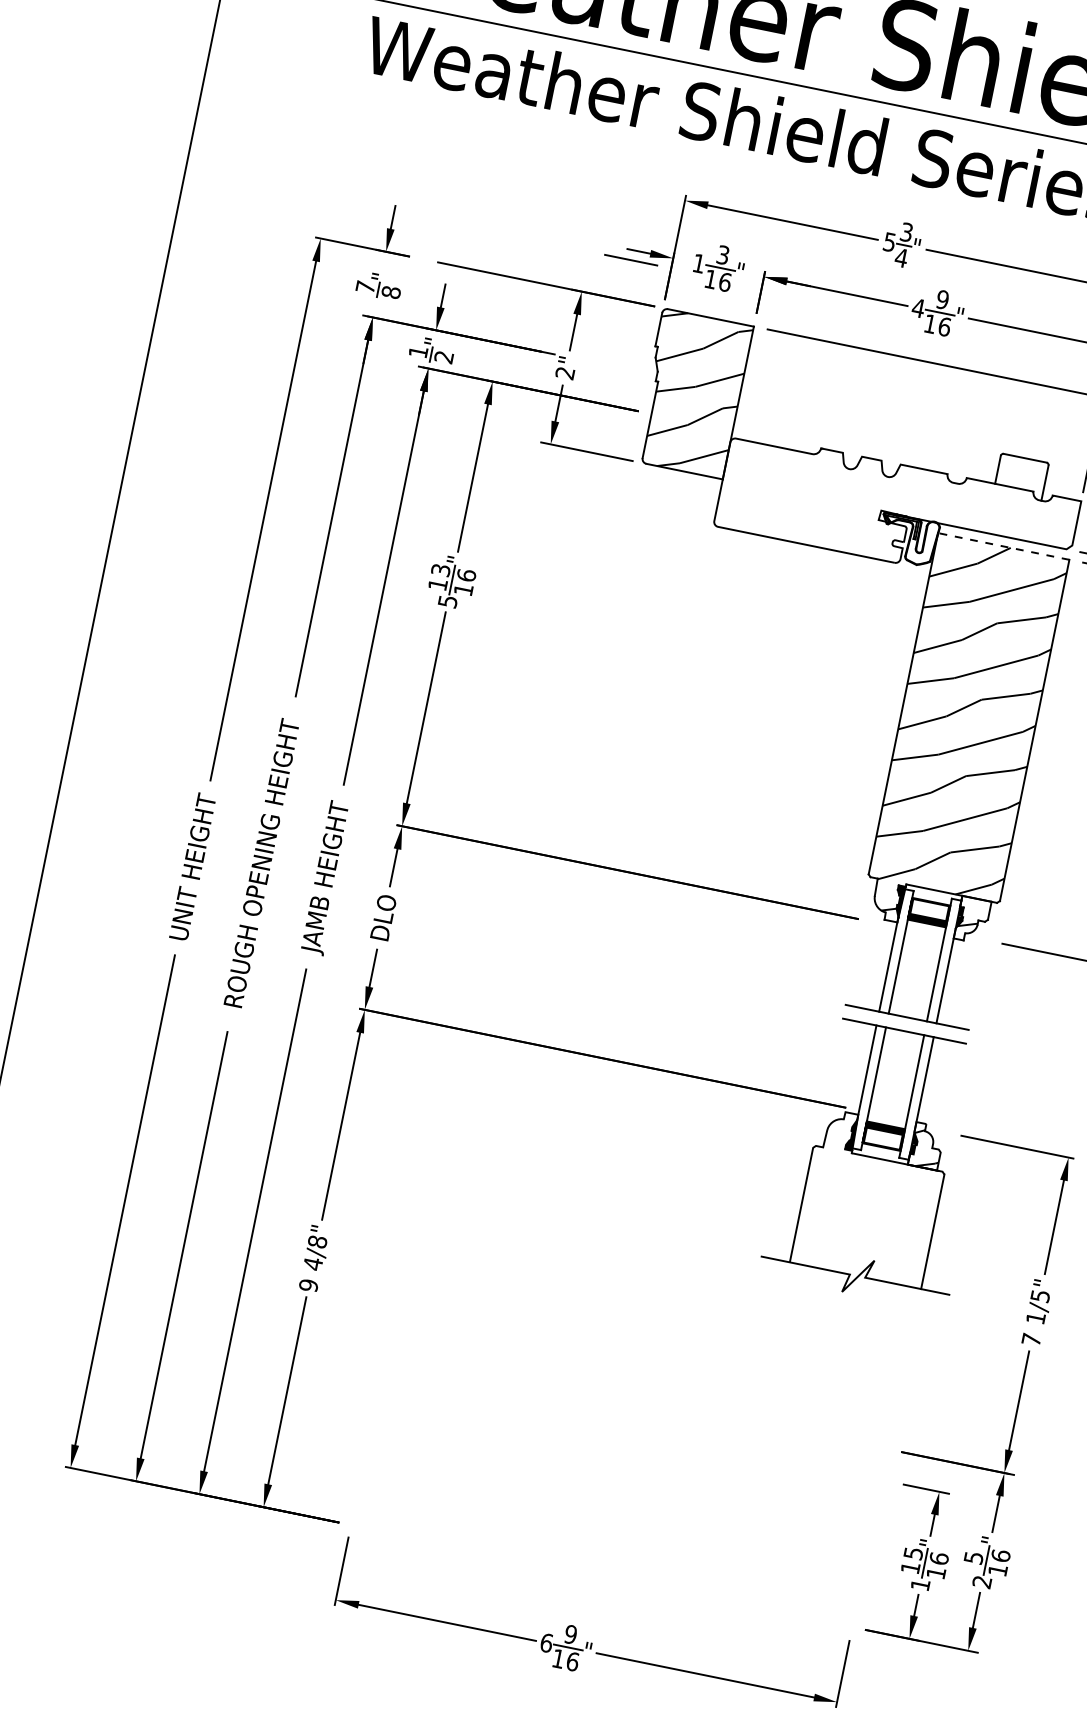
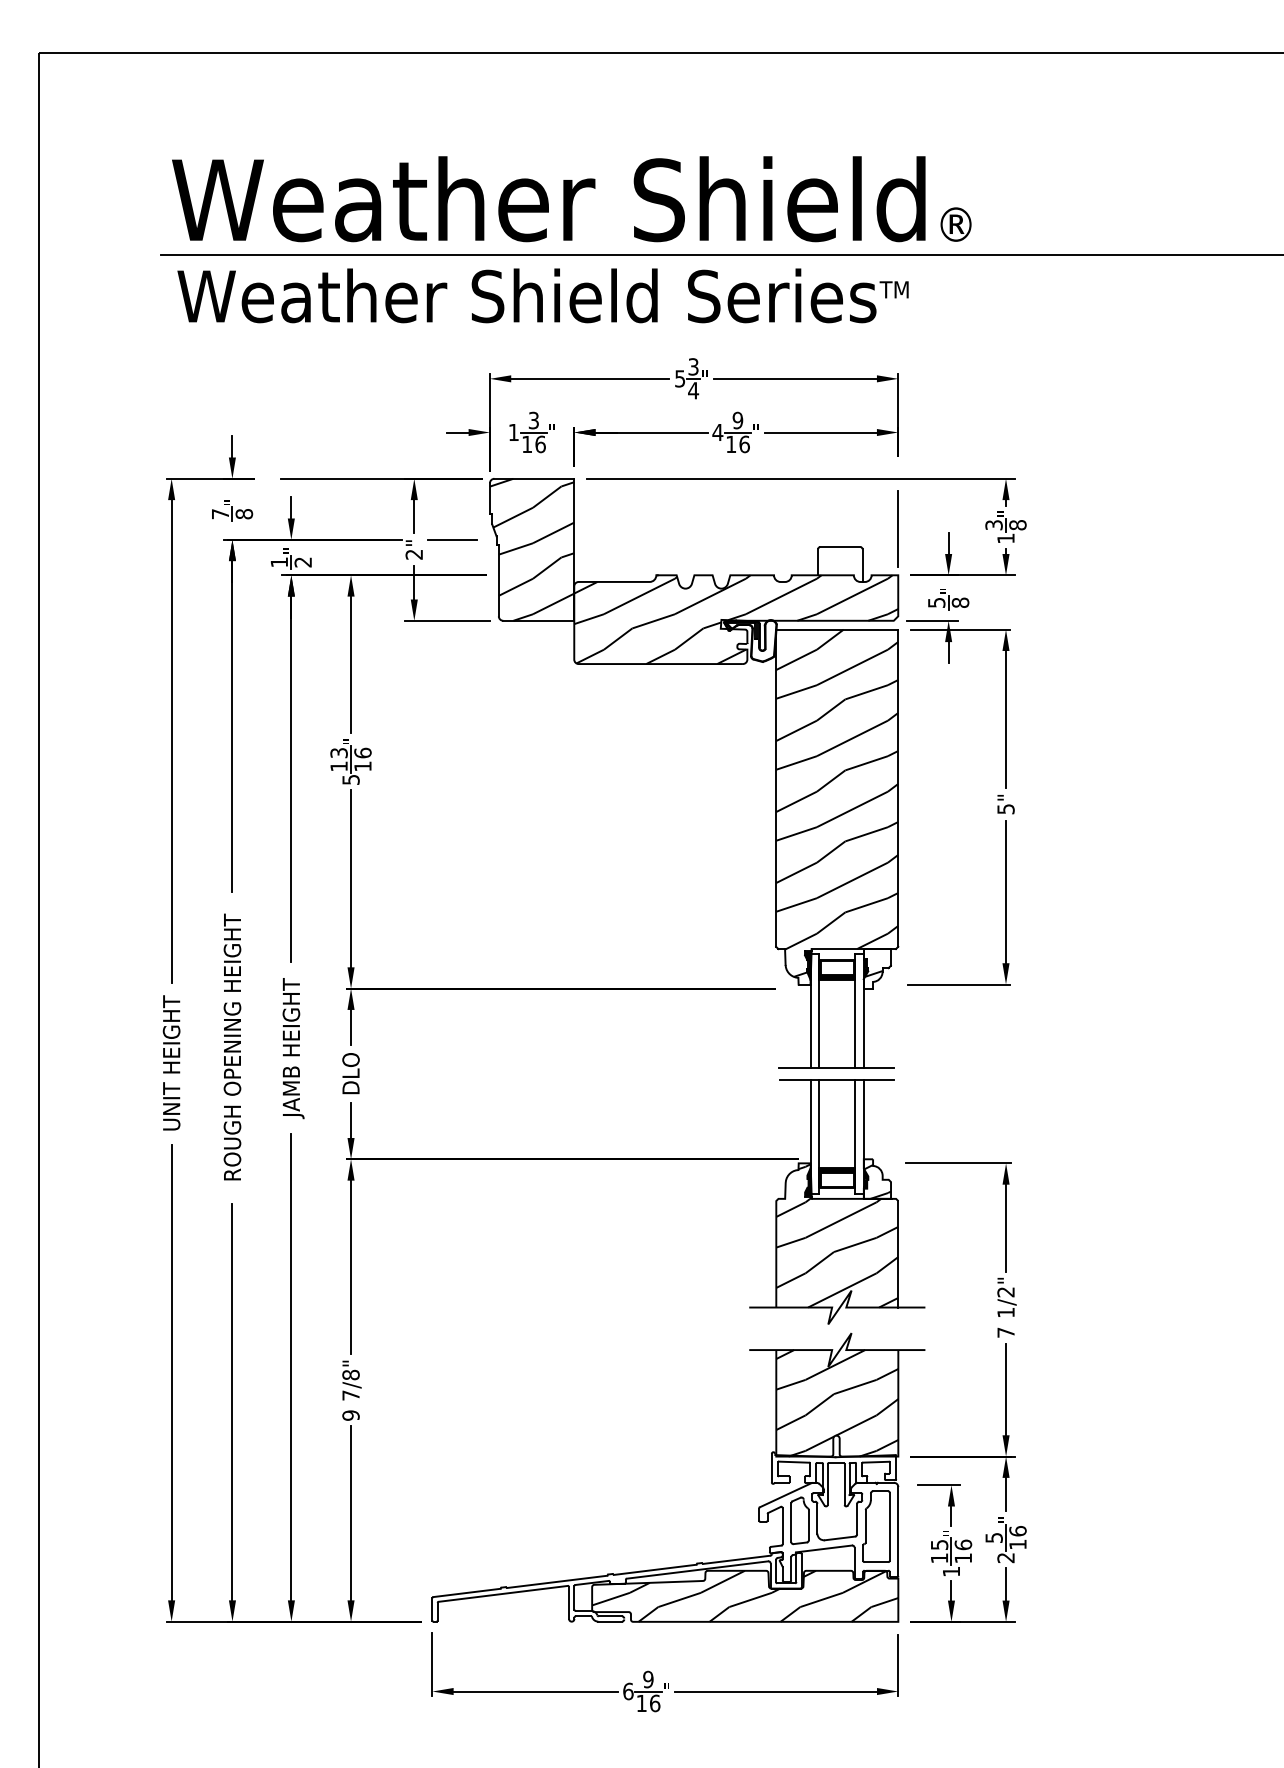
line: (631, 259) -> (452, 539), moved
hatch: (897, 513) -> (736, 619), added
line: (1003, 546) -> (836, 629), dashed -> solid
hatch: (871, 1198) -> (837, 1235), added
text: (312, 1263) -> (350, 1395), 4/8" -> 7/8"
text: (1039, 1296) -> (1005, 1292), 1/5" -> 1/2"
part: (727, 1472) -> (758, 1506), added

